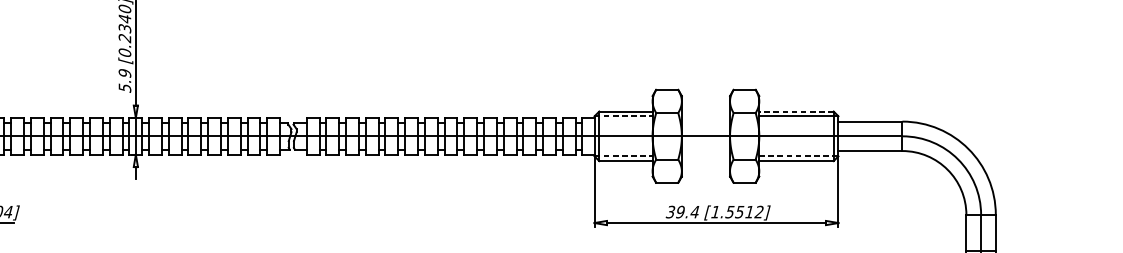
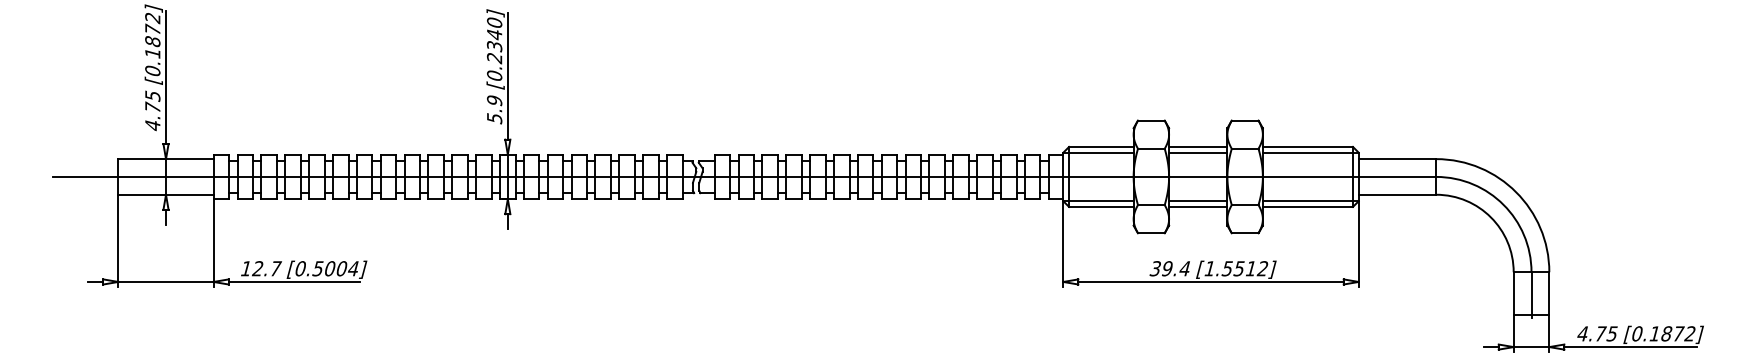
line: (706, 111) -> (1198, 146), added
line: (796, 111) -> (1307, 146), dashed -> solid
line: (623, 116) -> (1098, 152), dashed -> solid
line: (706, 116) -> (1198, 152), added
line: (623, 156) -> (1098, 201), dashed -> solid
line: (706, 156) -> (1198, 201), added
line: (798, 156) -> (1310, 201), dashed -> solid
line: (706, 160) -> (1198, 206), added

